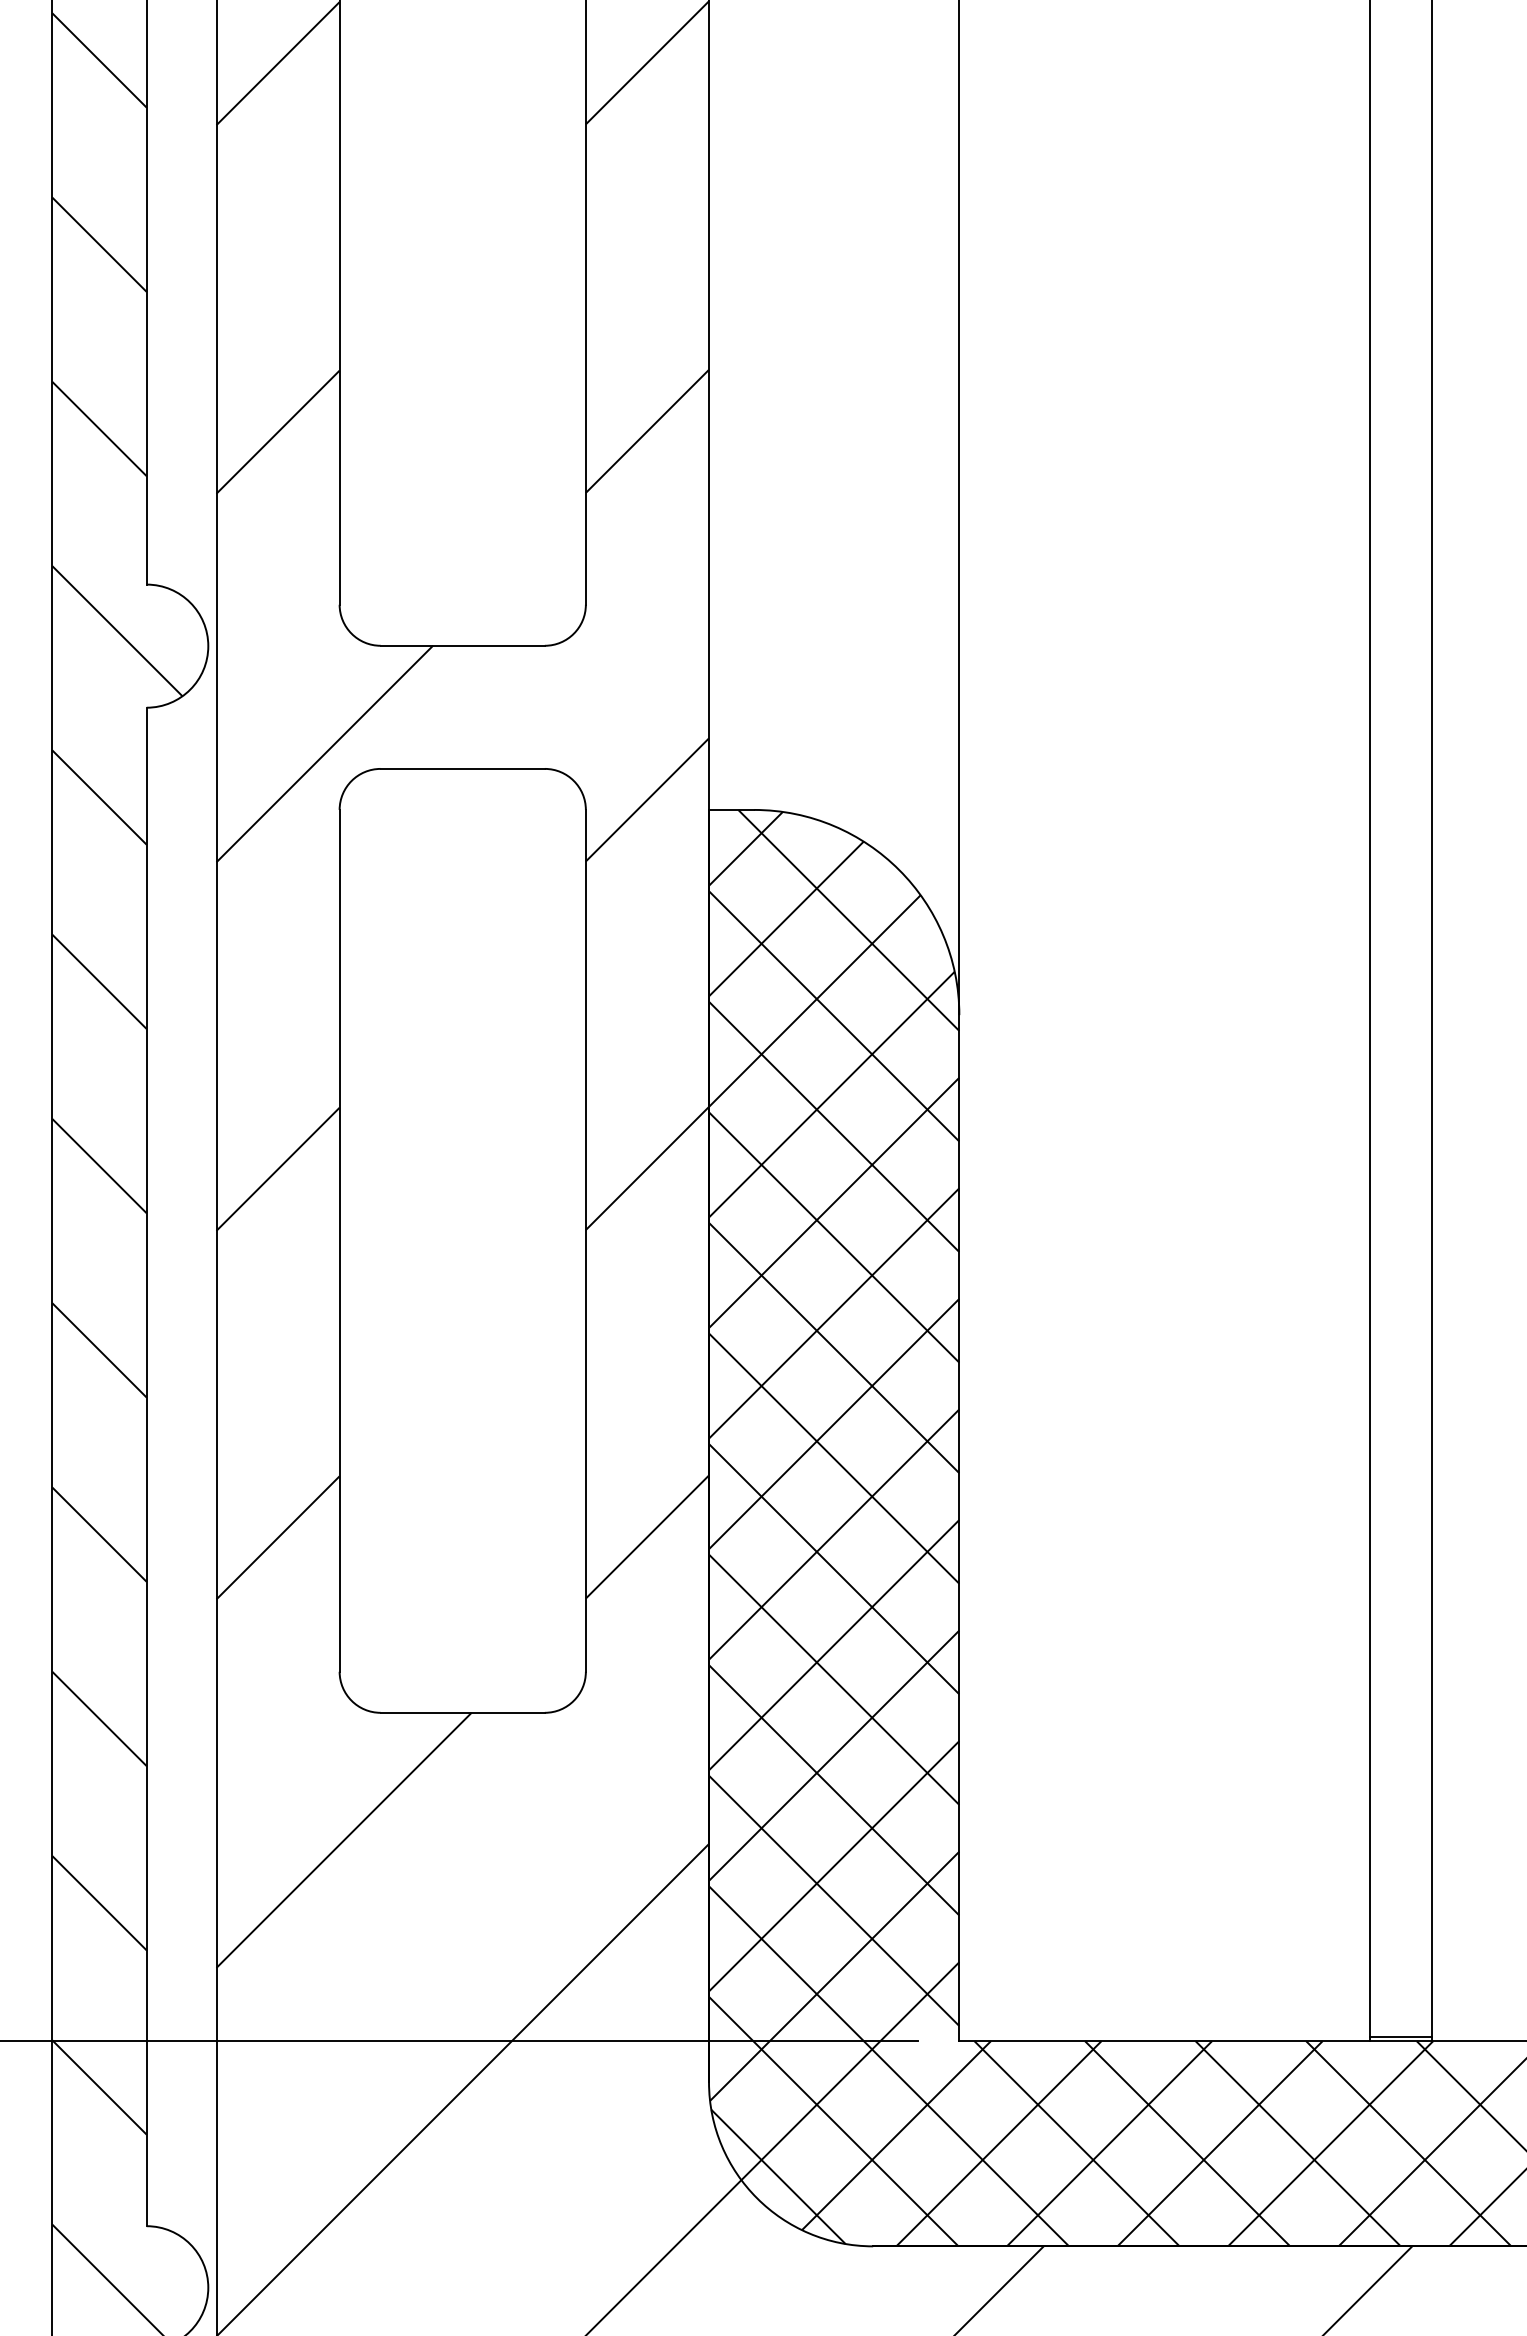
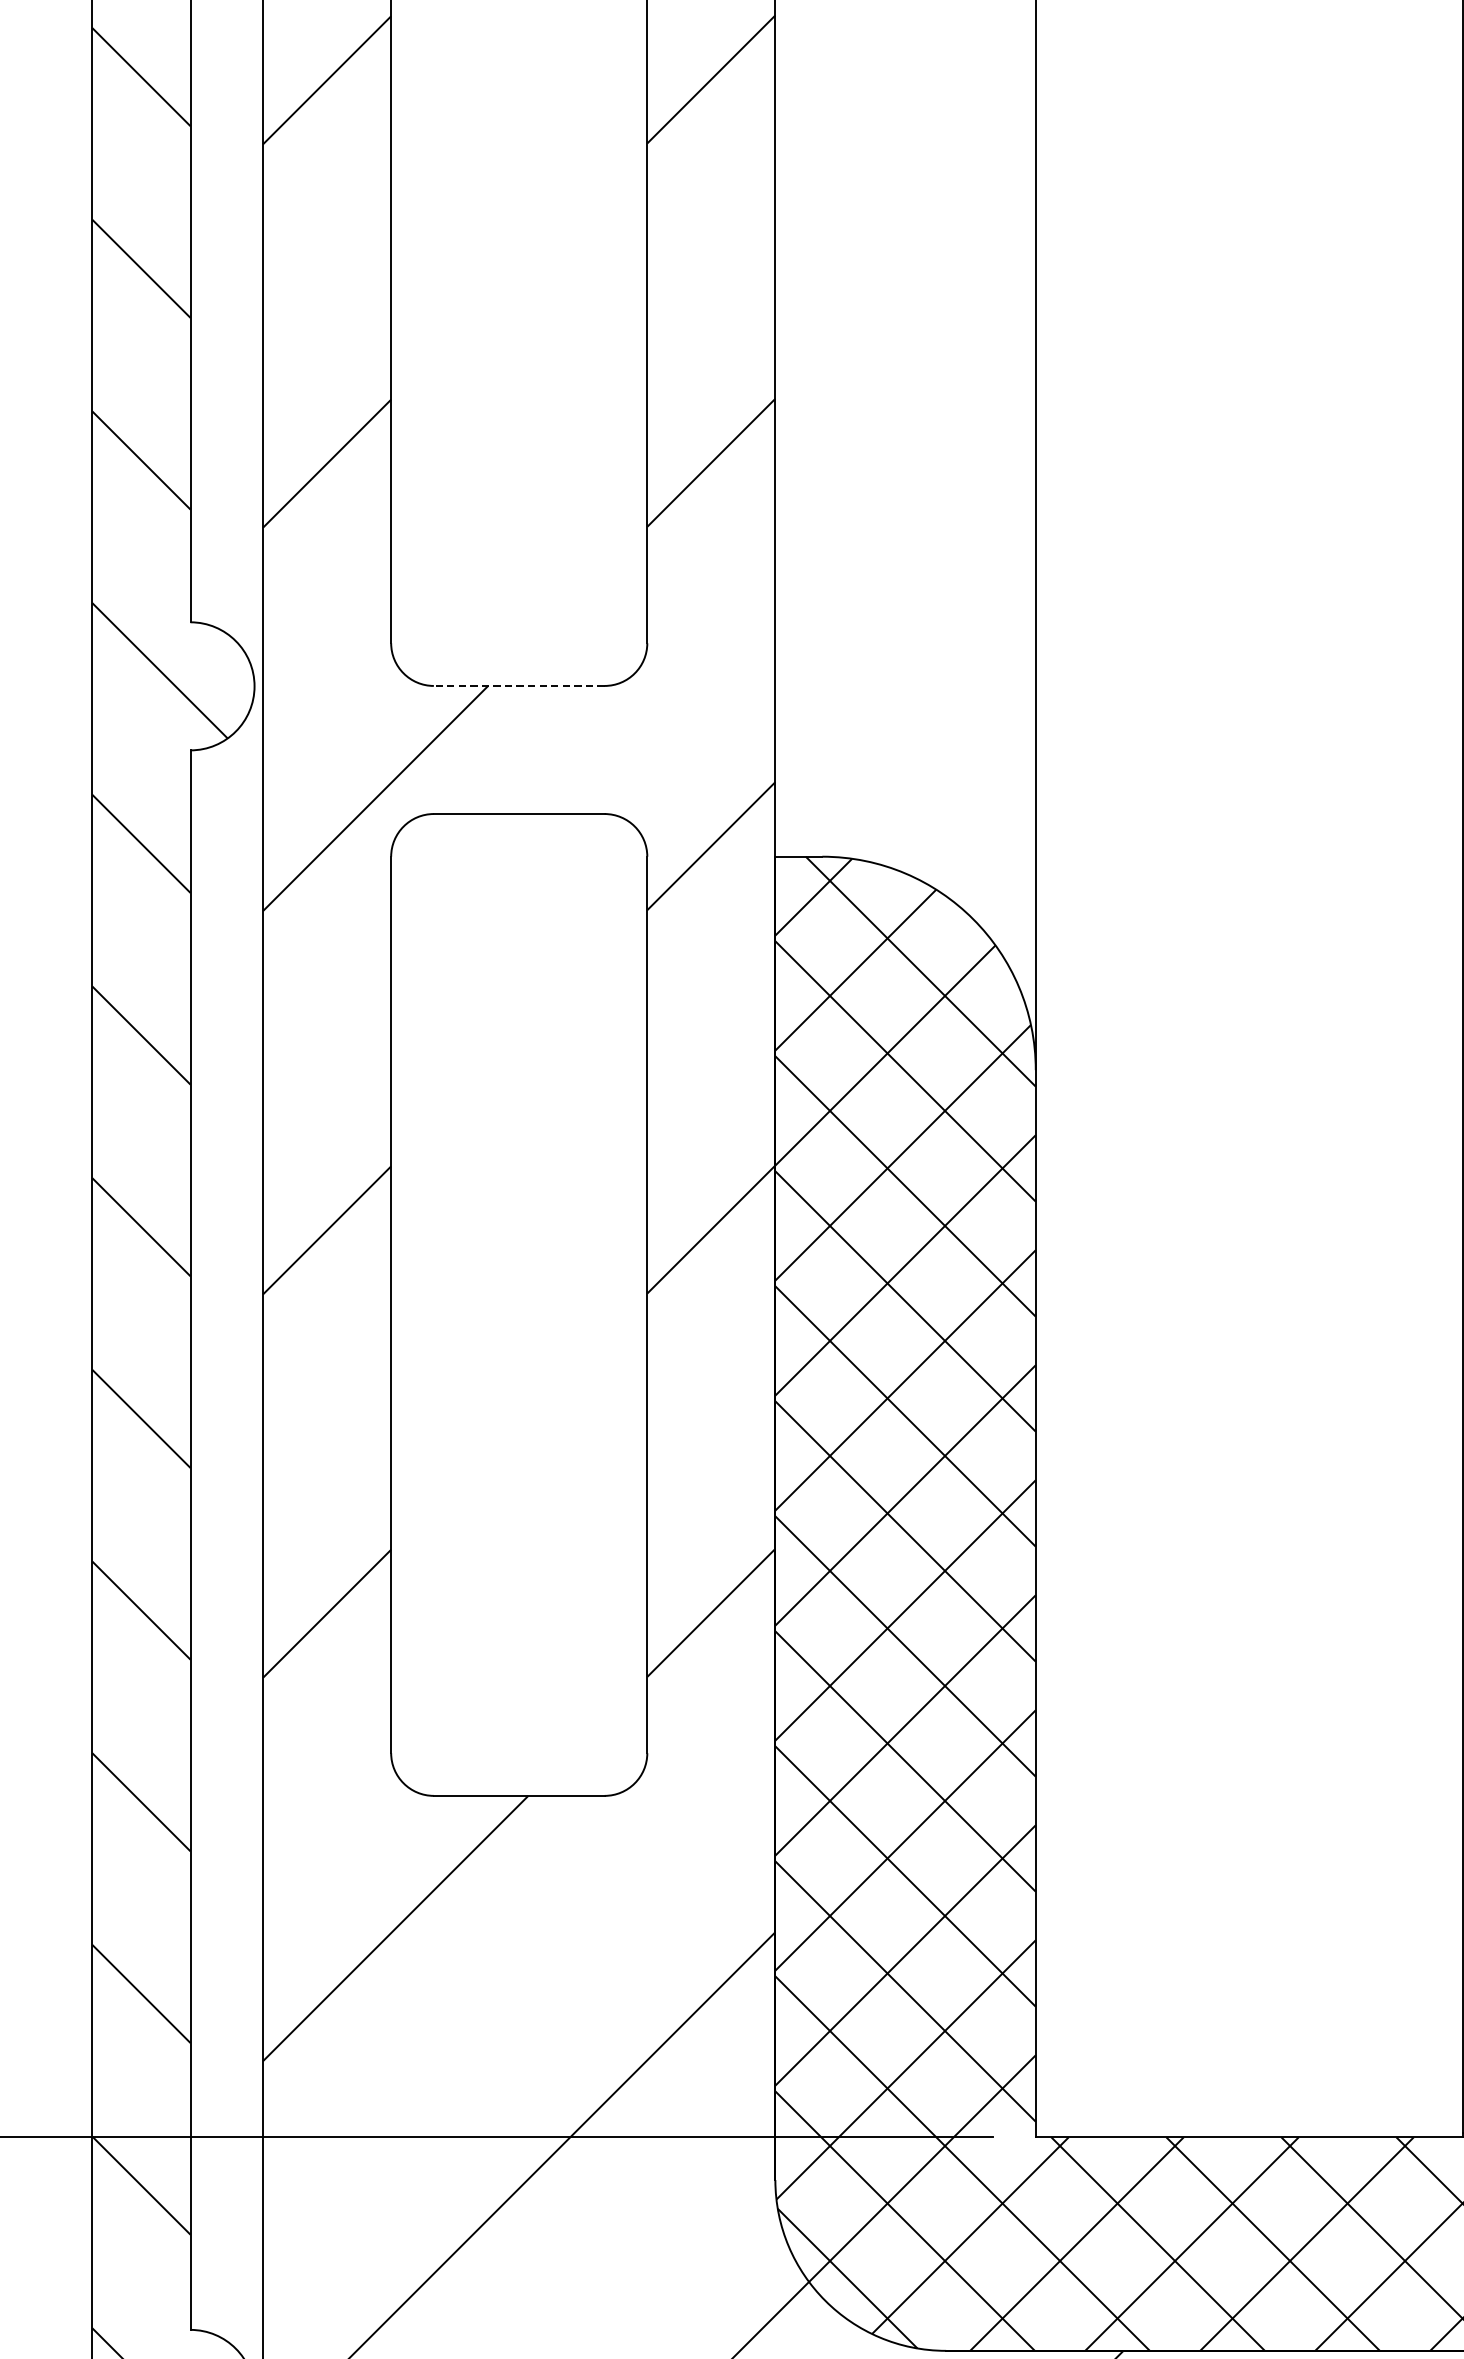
line: (462, 645) -> (518, 685), solid -> dashed

